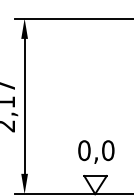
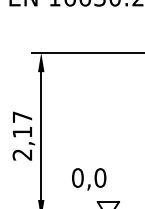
text: (96, 152) -> (89, 179), moved

